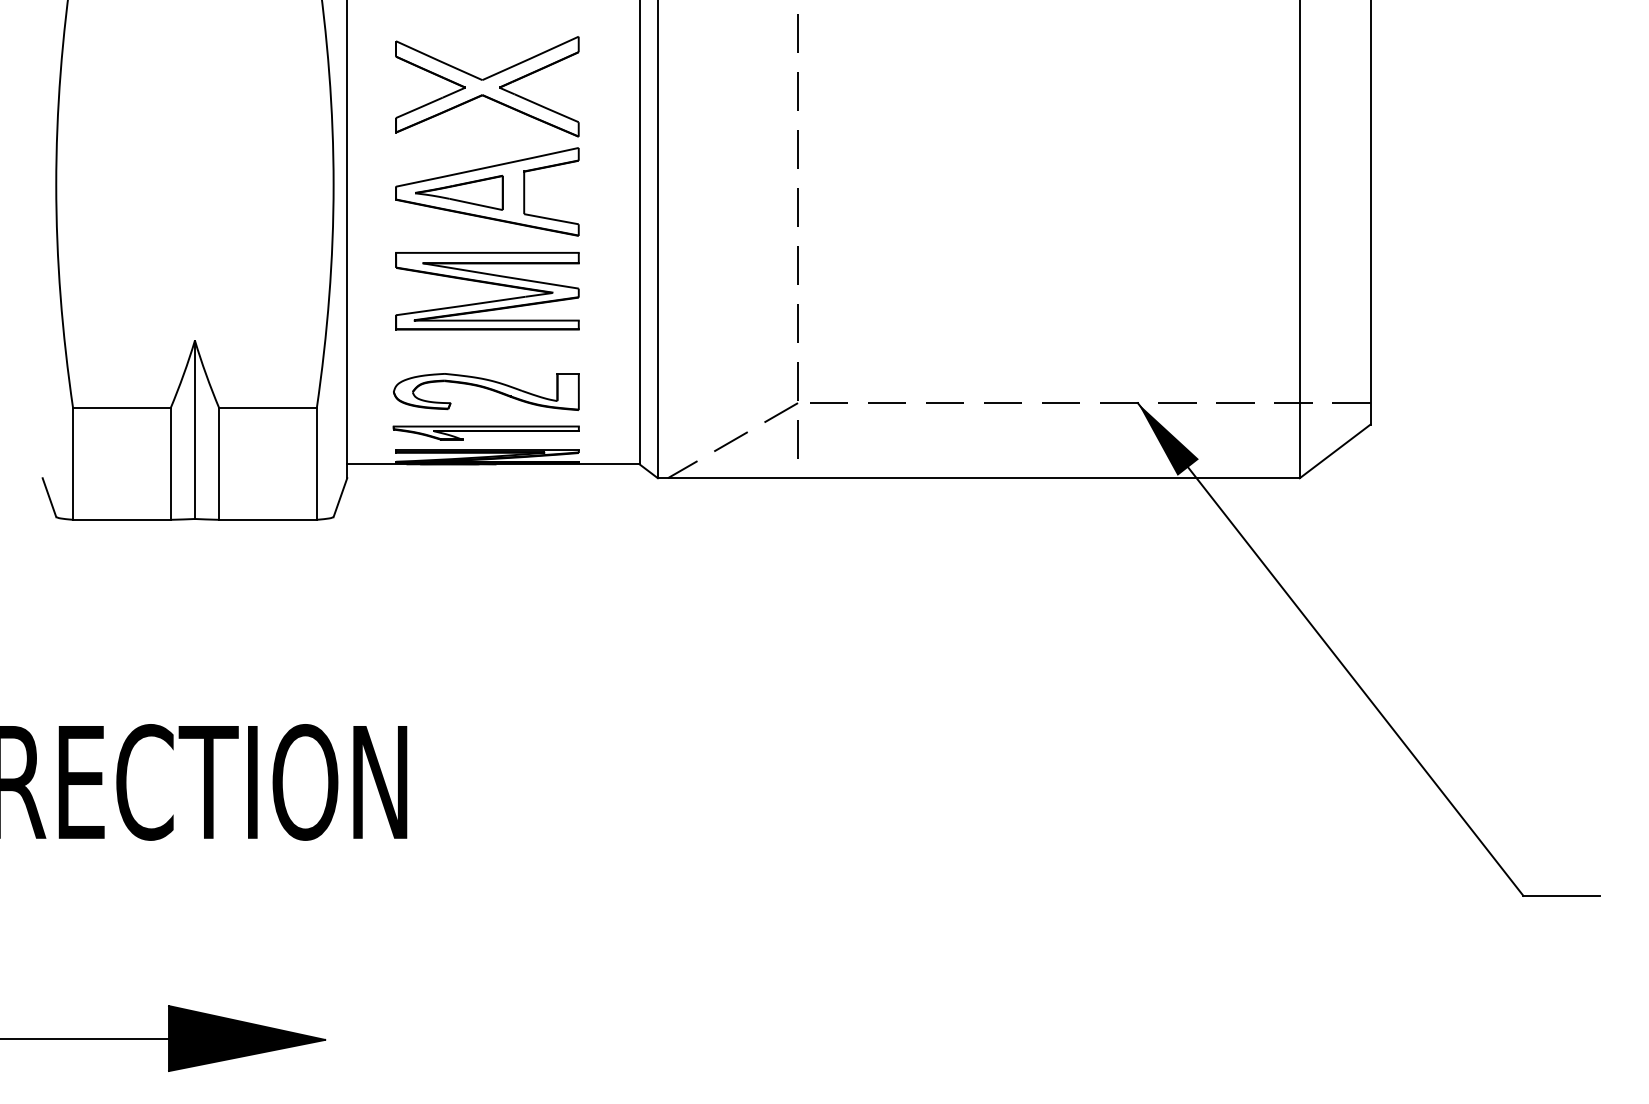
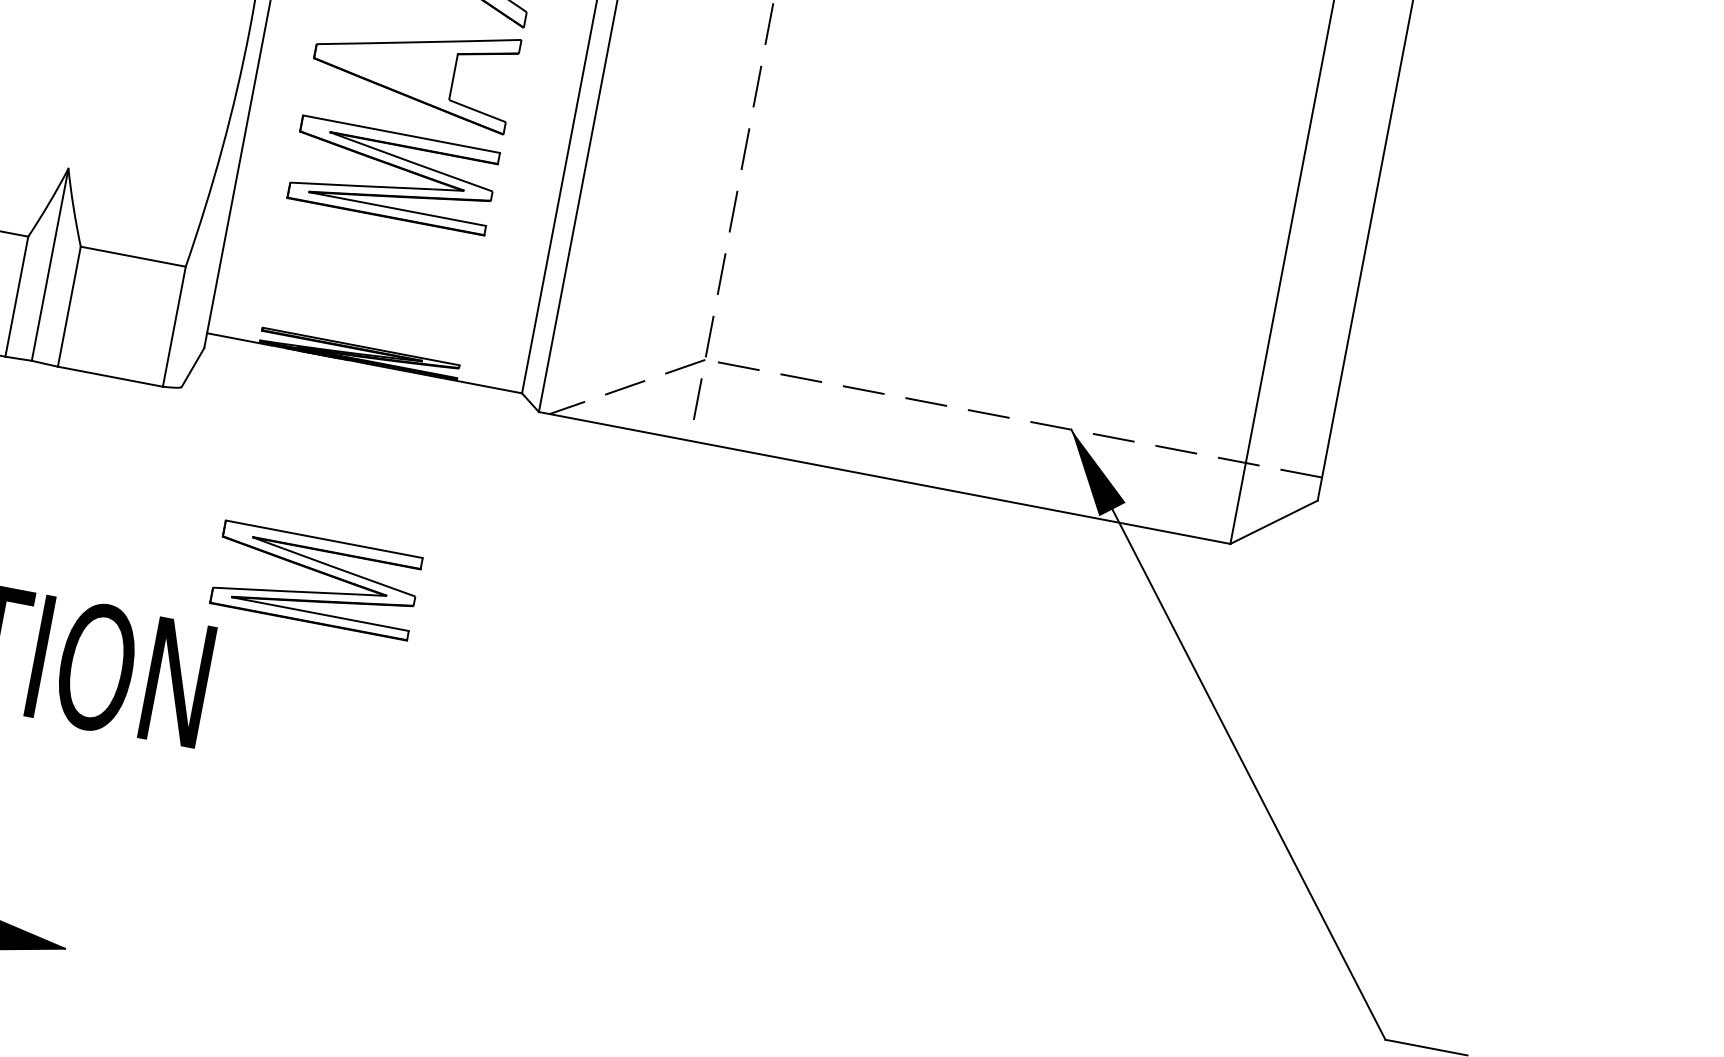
part: (459, 192) -> (383, 63), removed
part: (486, 391) -> (372, 283), removed
part: (485, 432) -> (362, 327), removed
part: (489, 660) -> (320, 573), added

